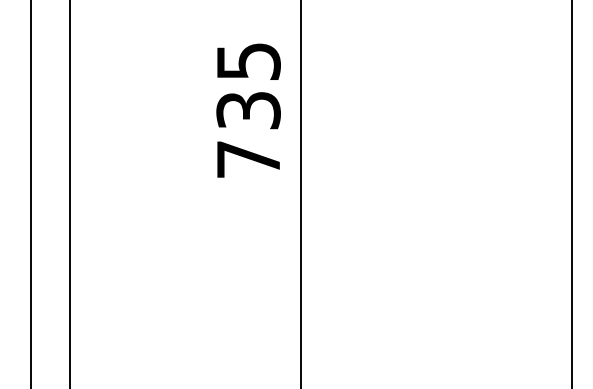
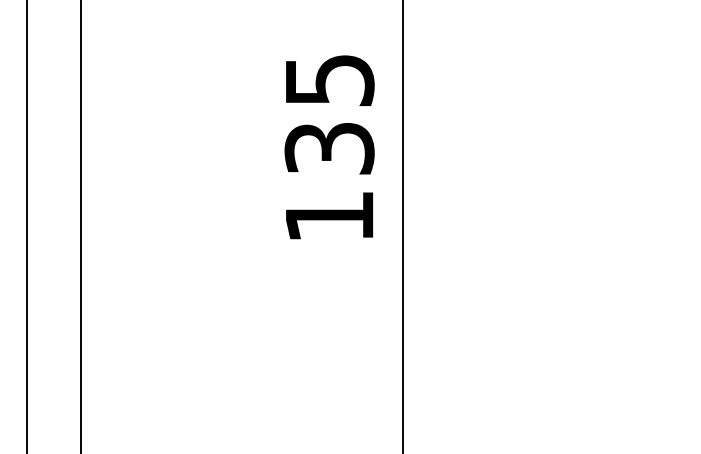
text: (248, 159) -> (329, 216), 735 -> 135

